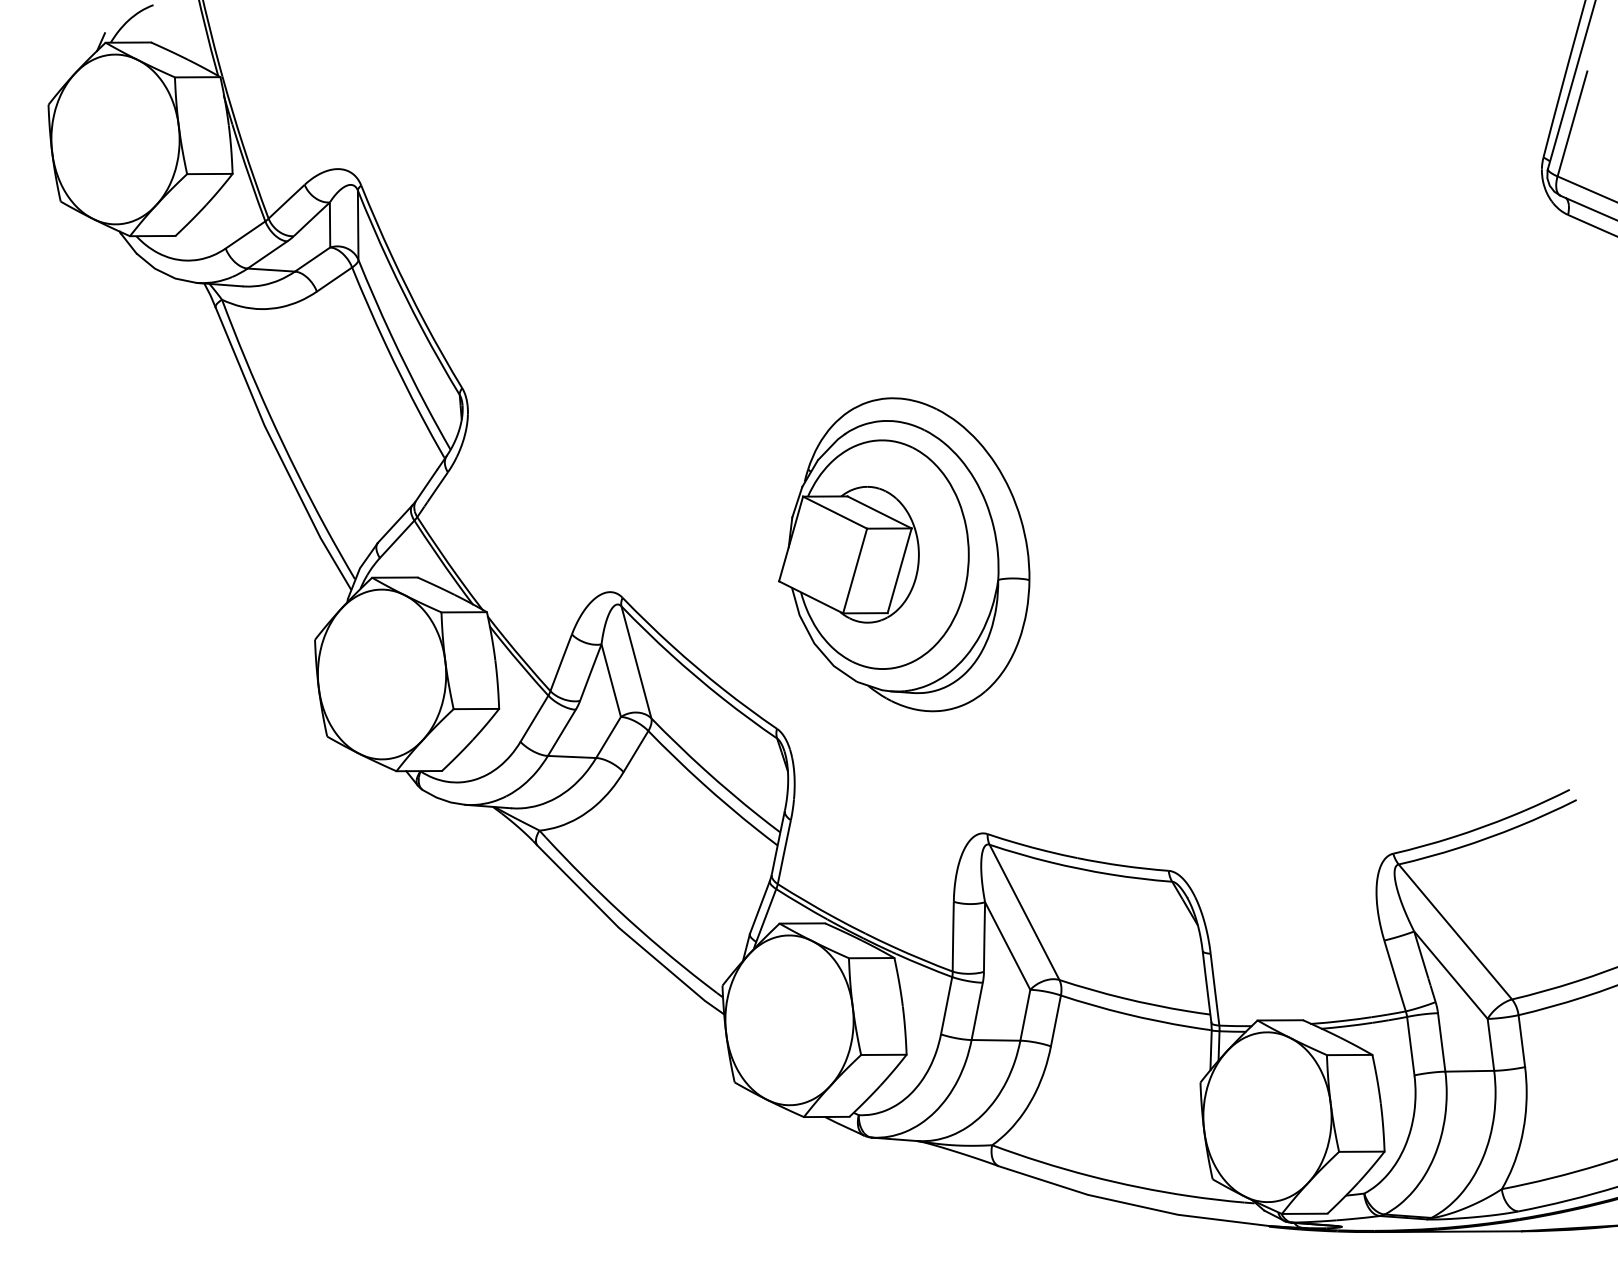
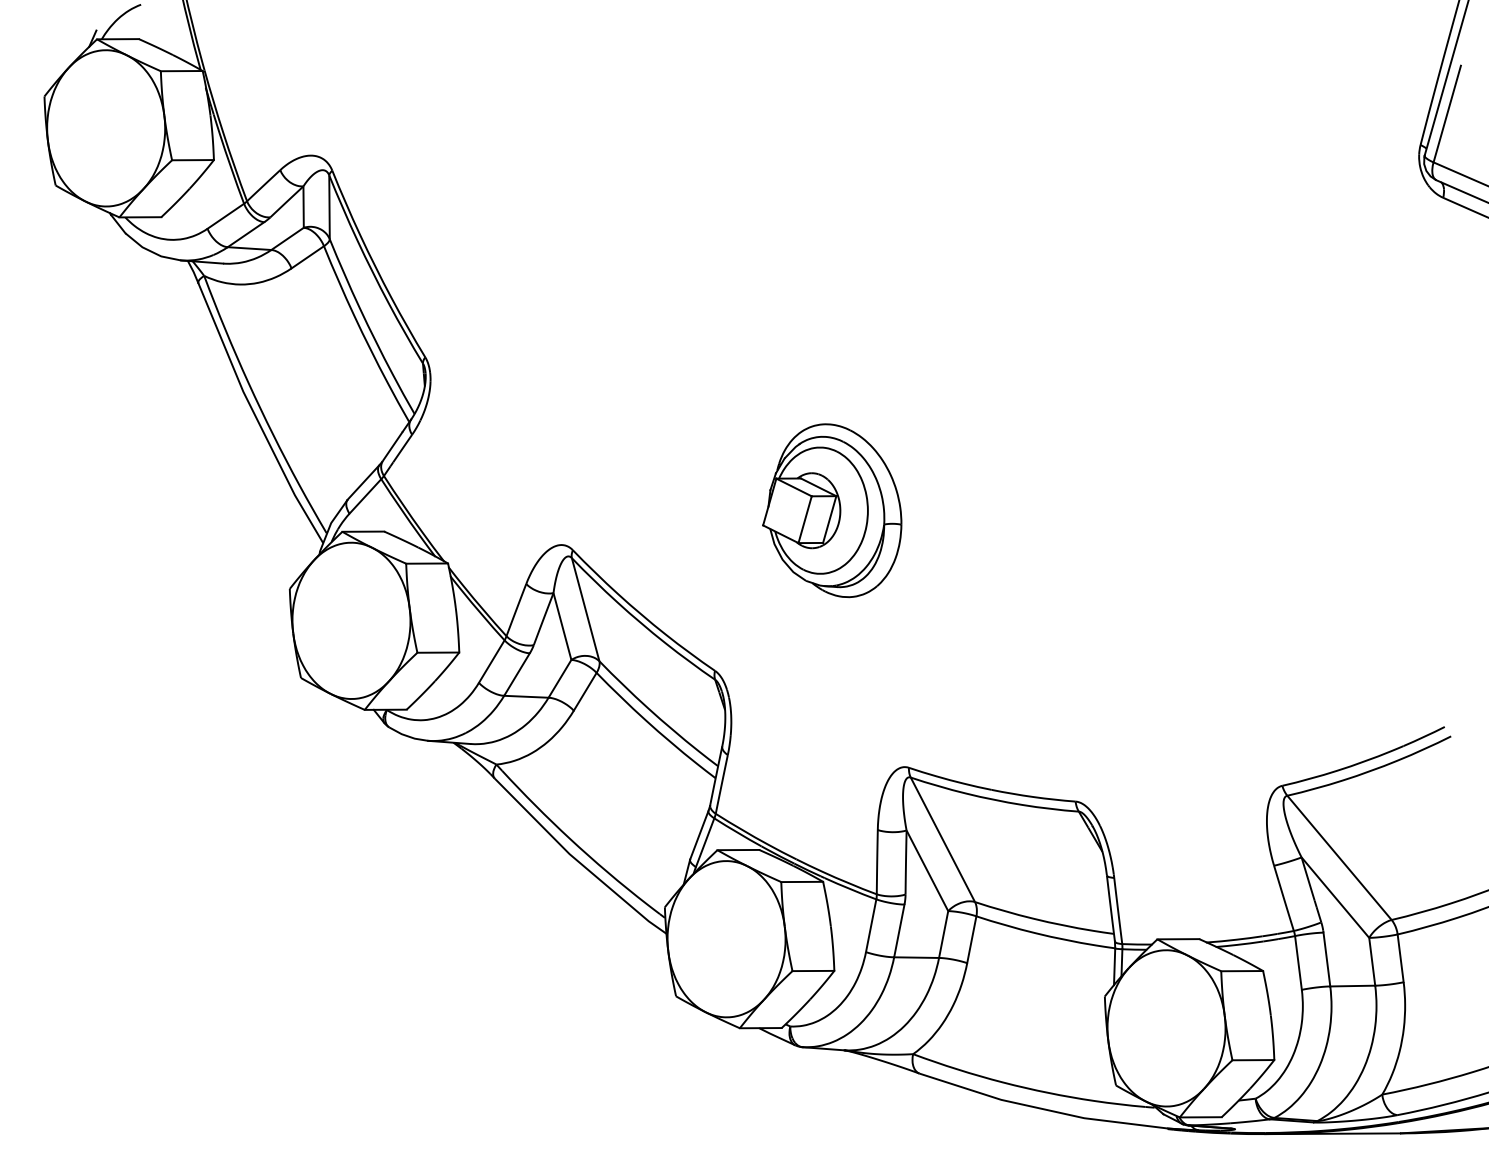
part: (904, 554) -> (832, 510), size x0.6

